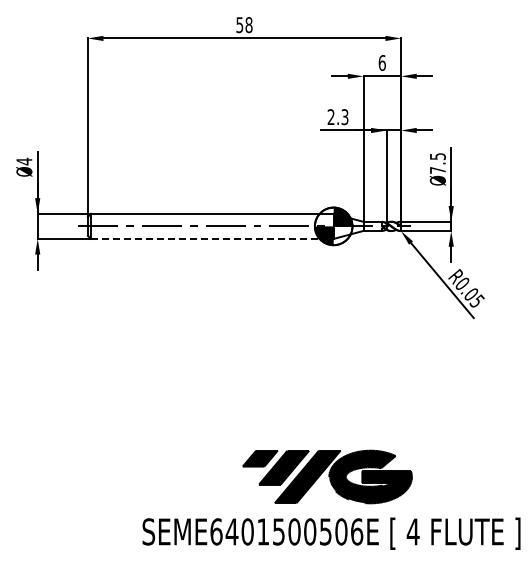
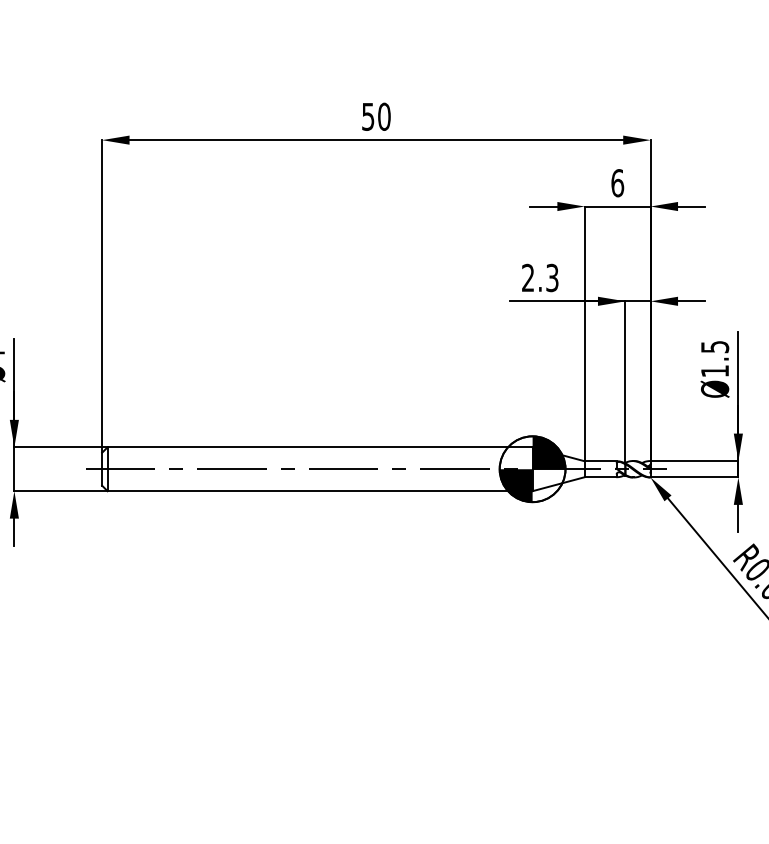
text: (248, 24) -> (383, 115), 58 -> 50
text: (437, 170) -> (714, 371), Ø7.5 -> Ø1.5
line: (212, 238) -> (320, 490), dashed -> solid

